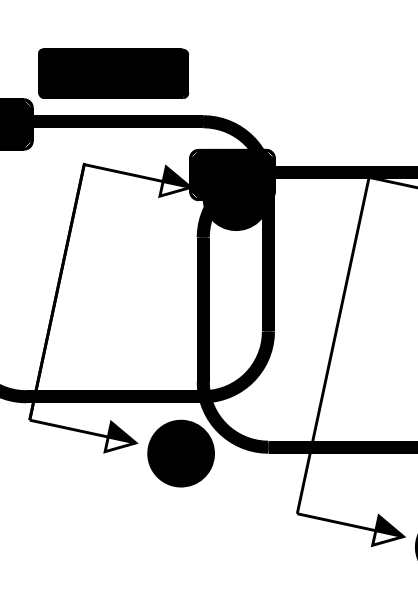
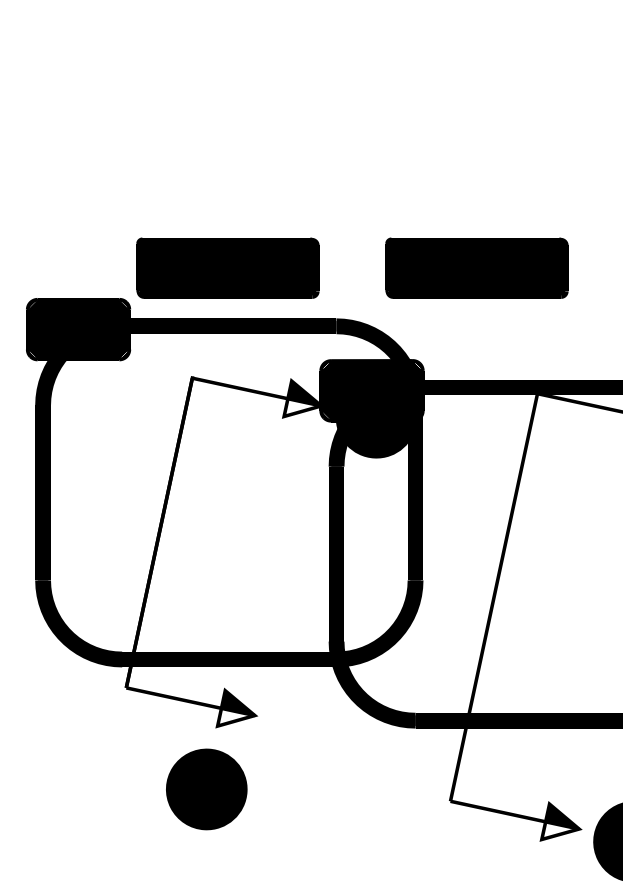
part: (318, 73) -> (476, 267), added
part: (180, 453) -> (206, 789), moved

